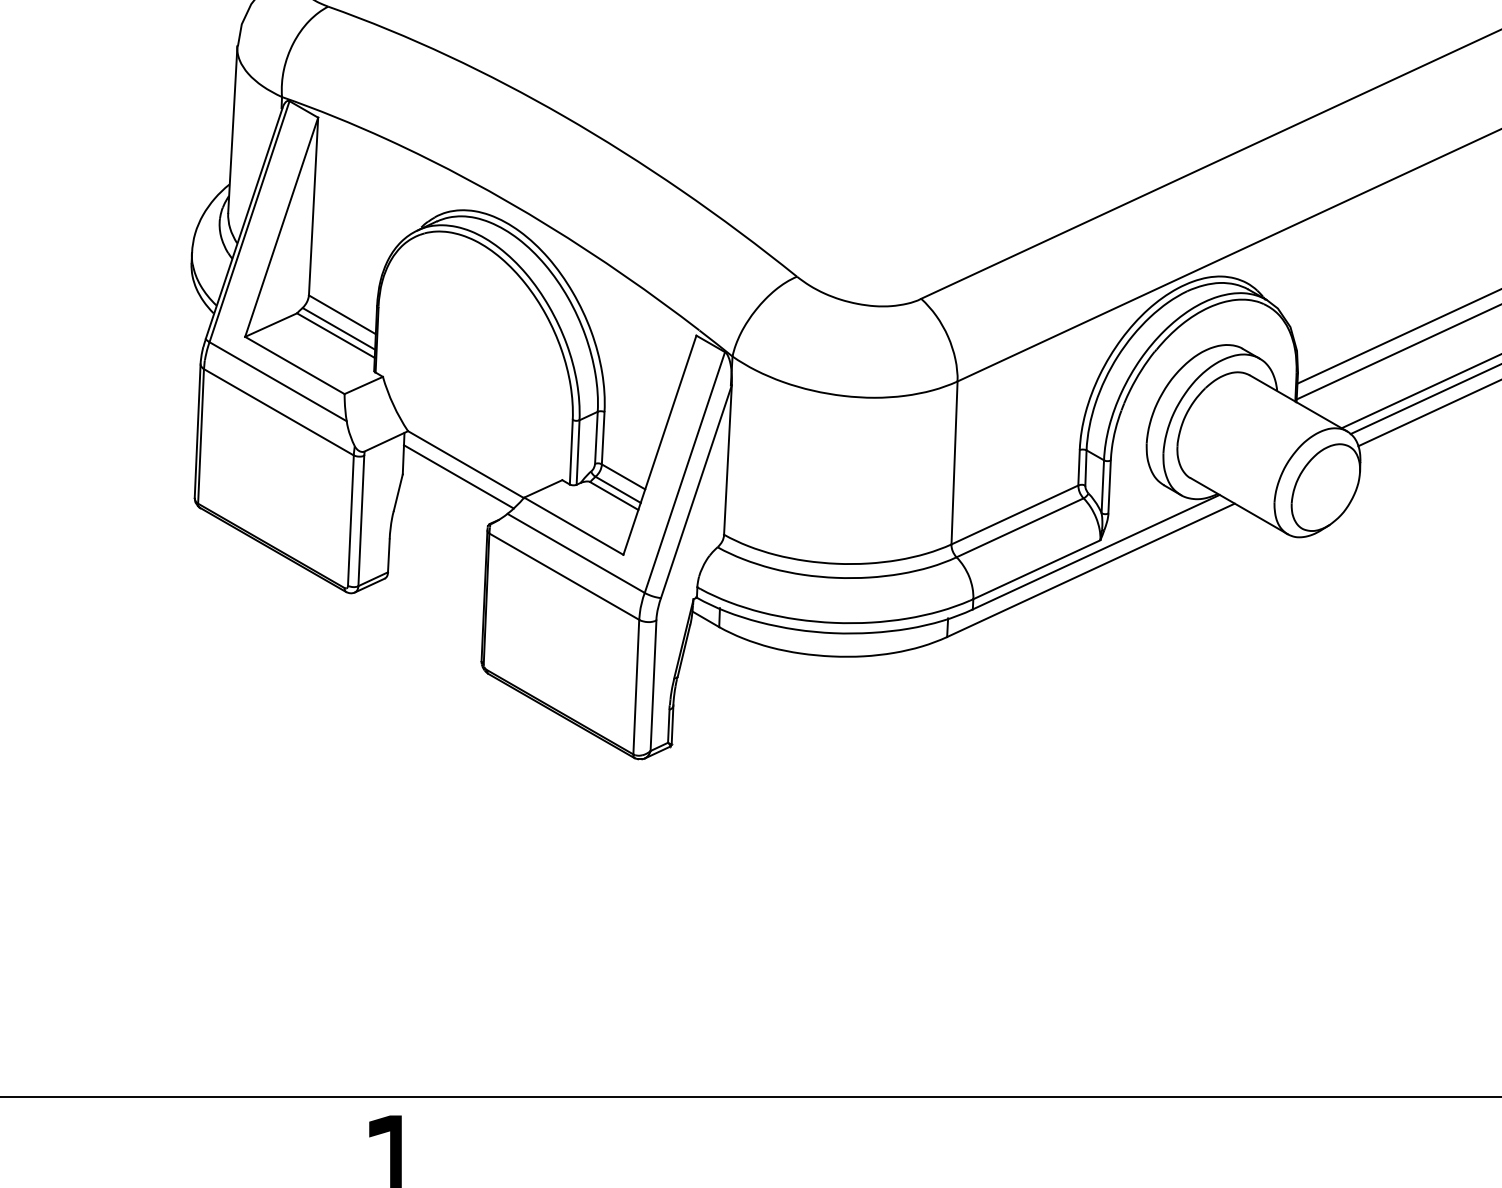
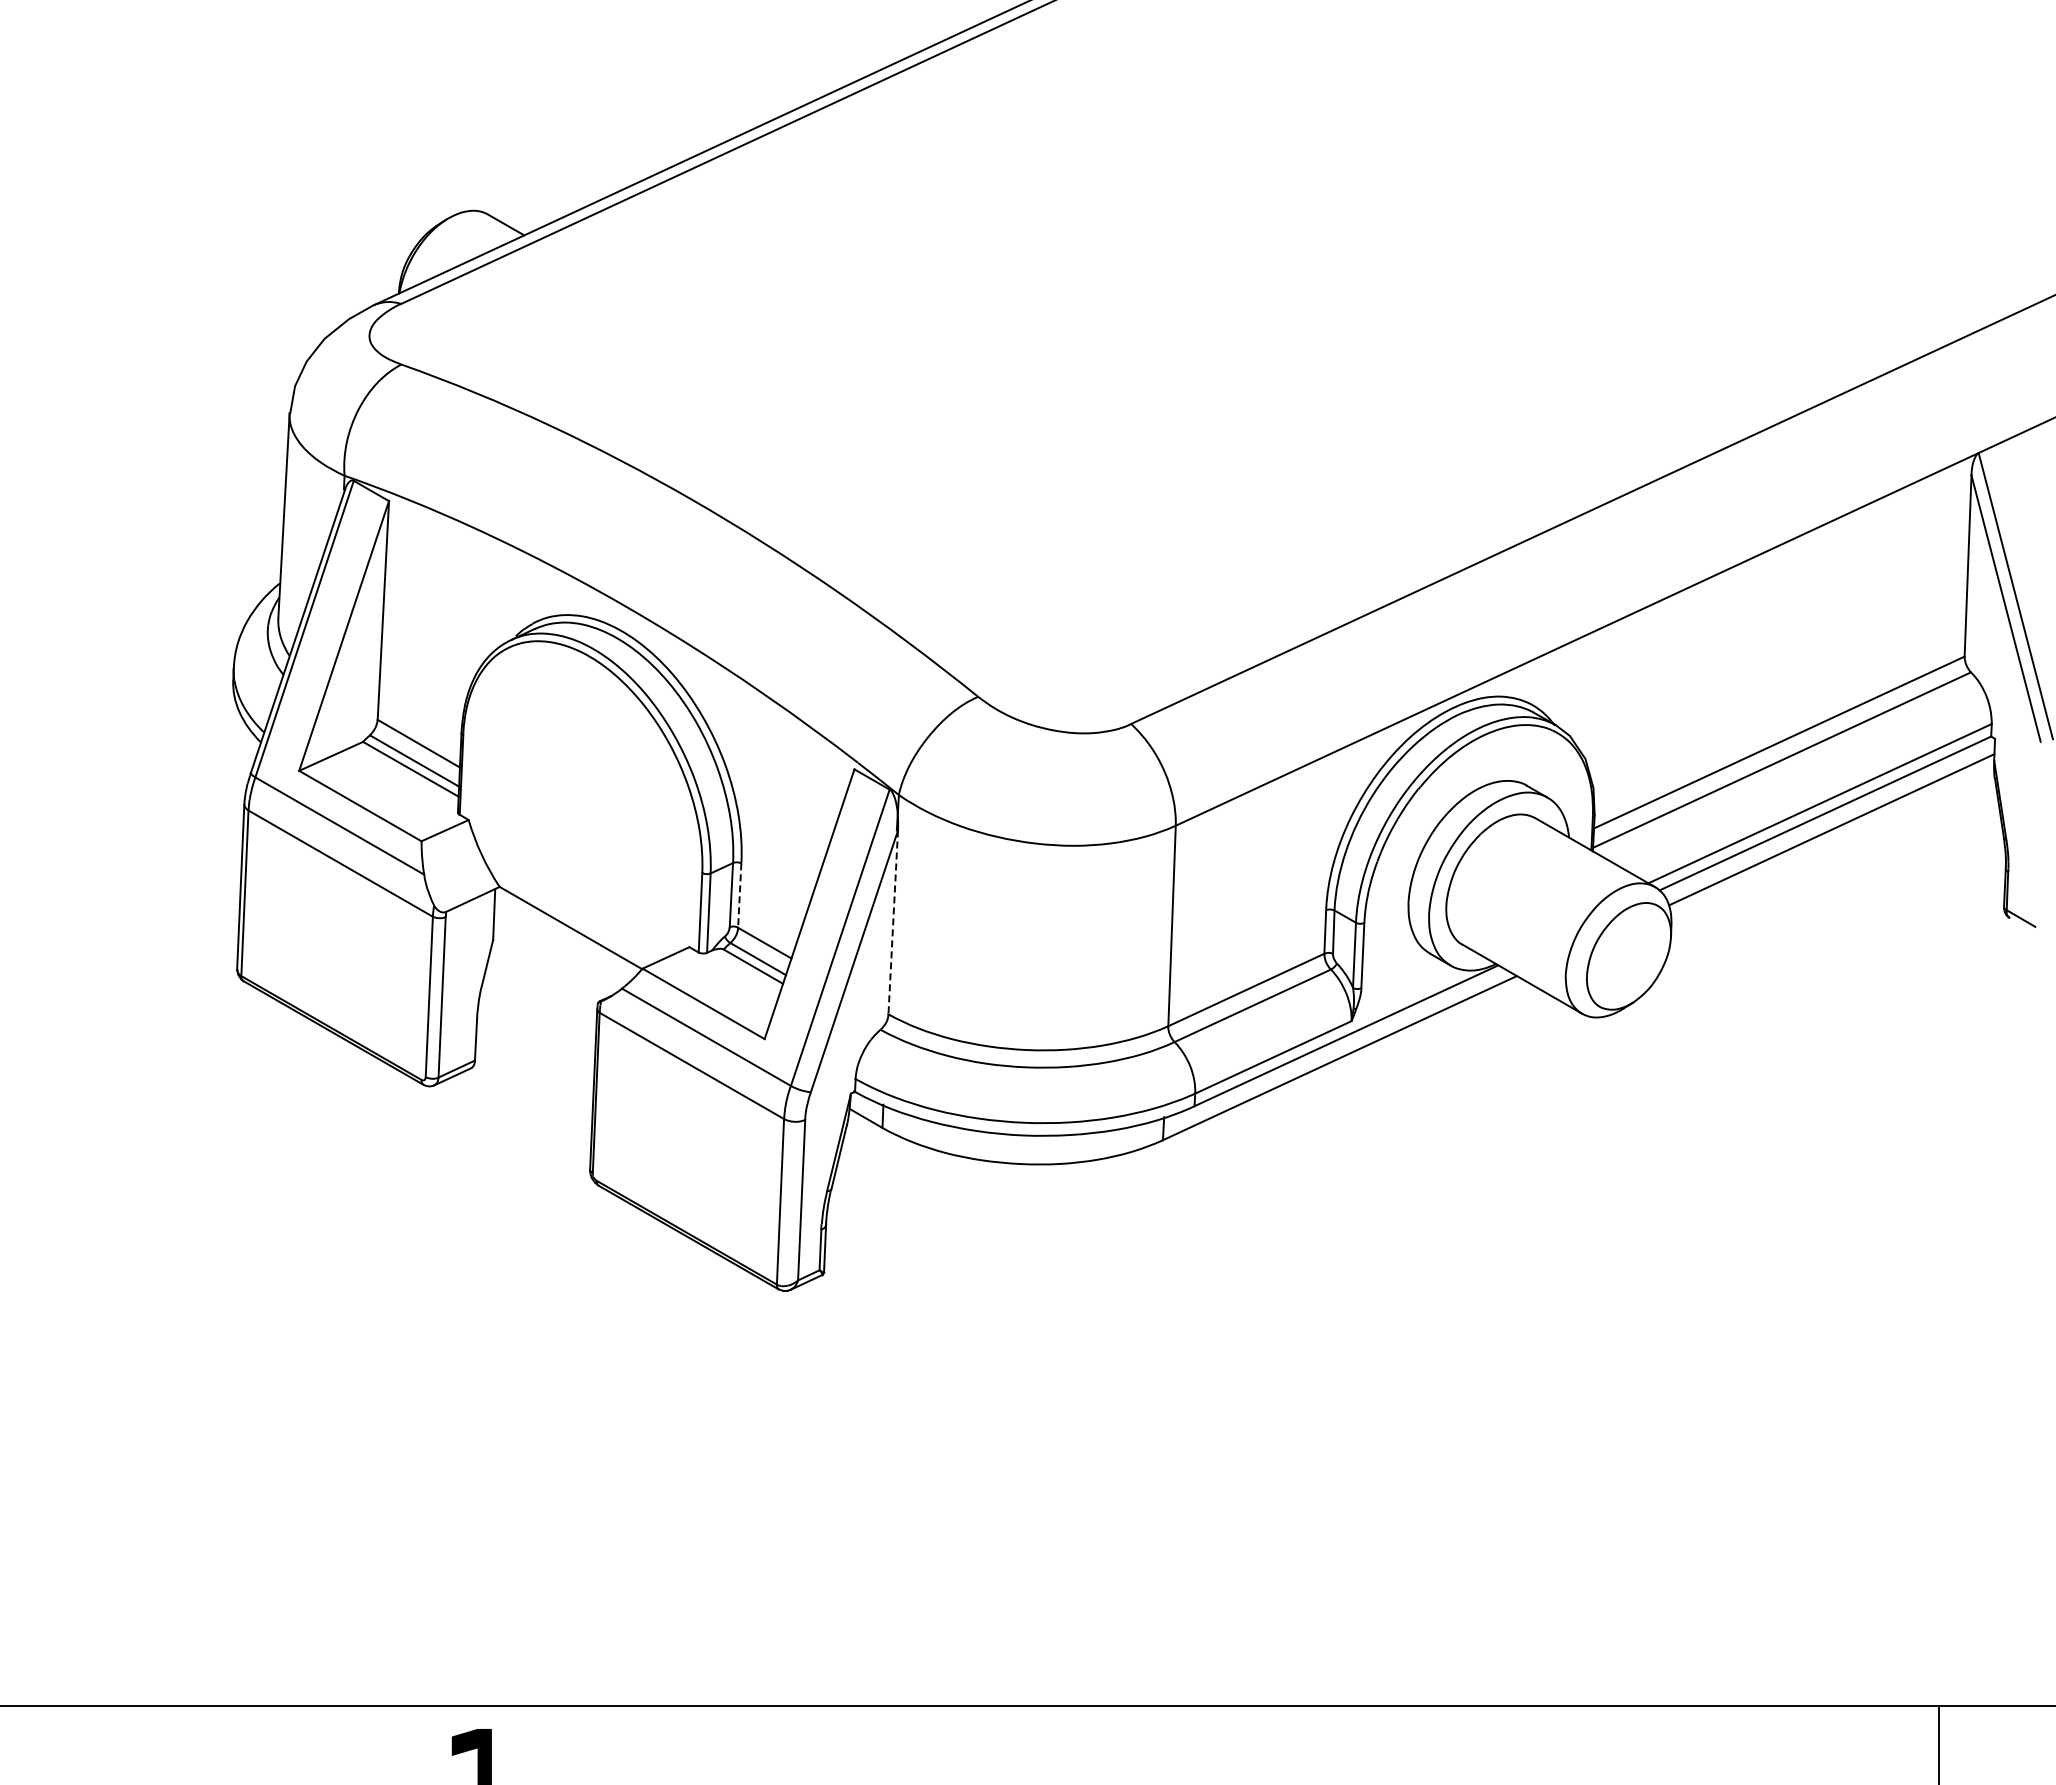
line: (602, 438) -> (739, 896), solid -> dashed
line: (728, 460) -> (893, 922), solid -> dashed
line: (458, 477) -> (561, 943), removed

